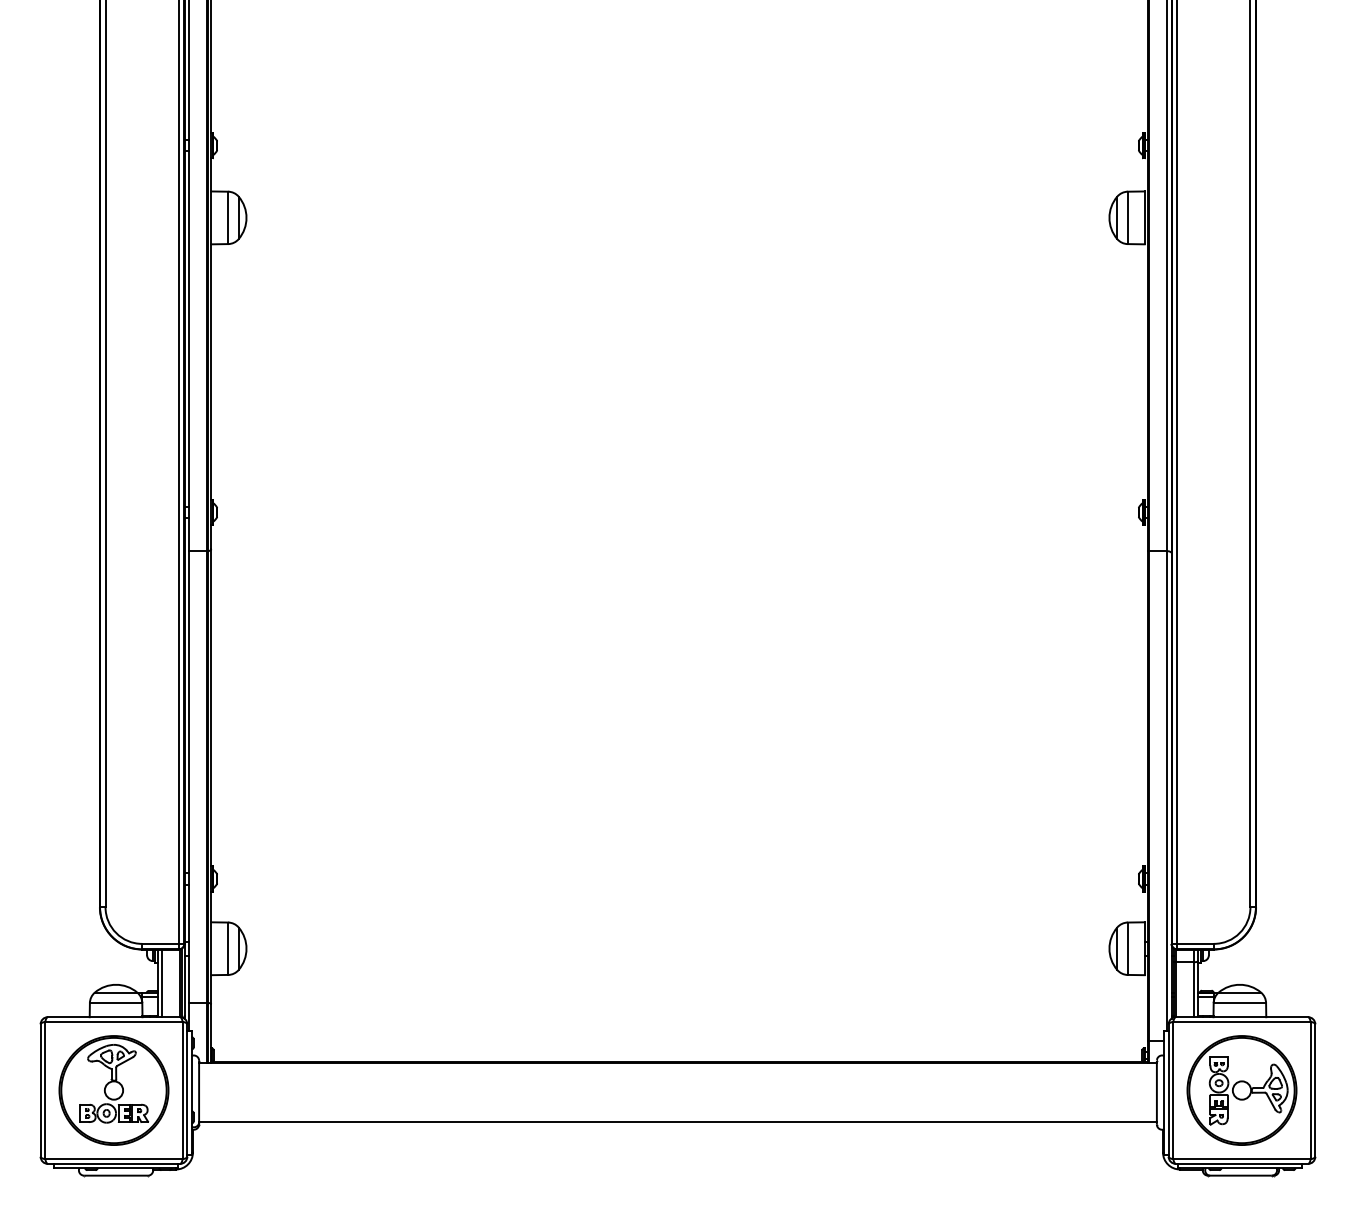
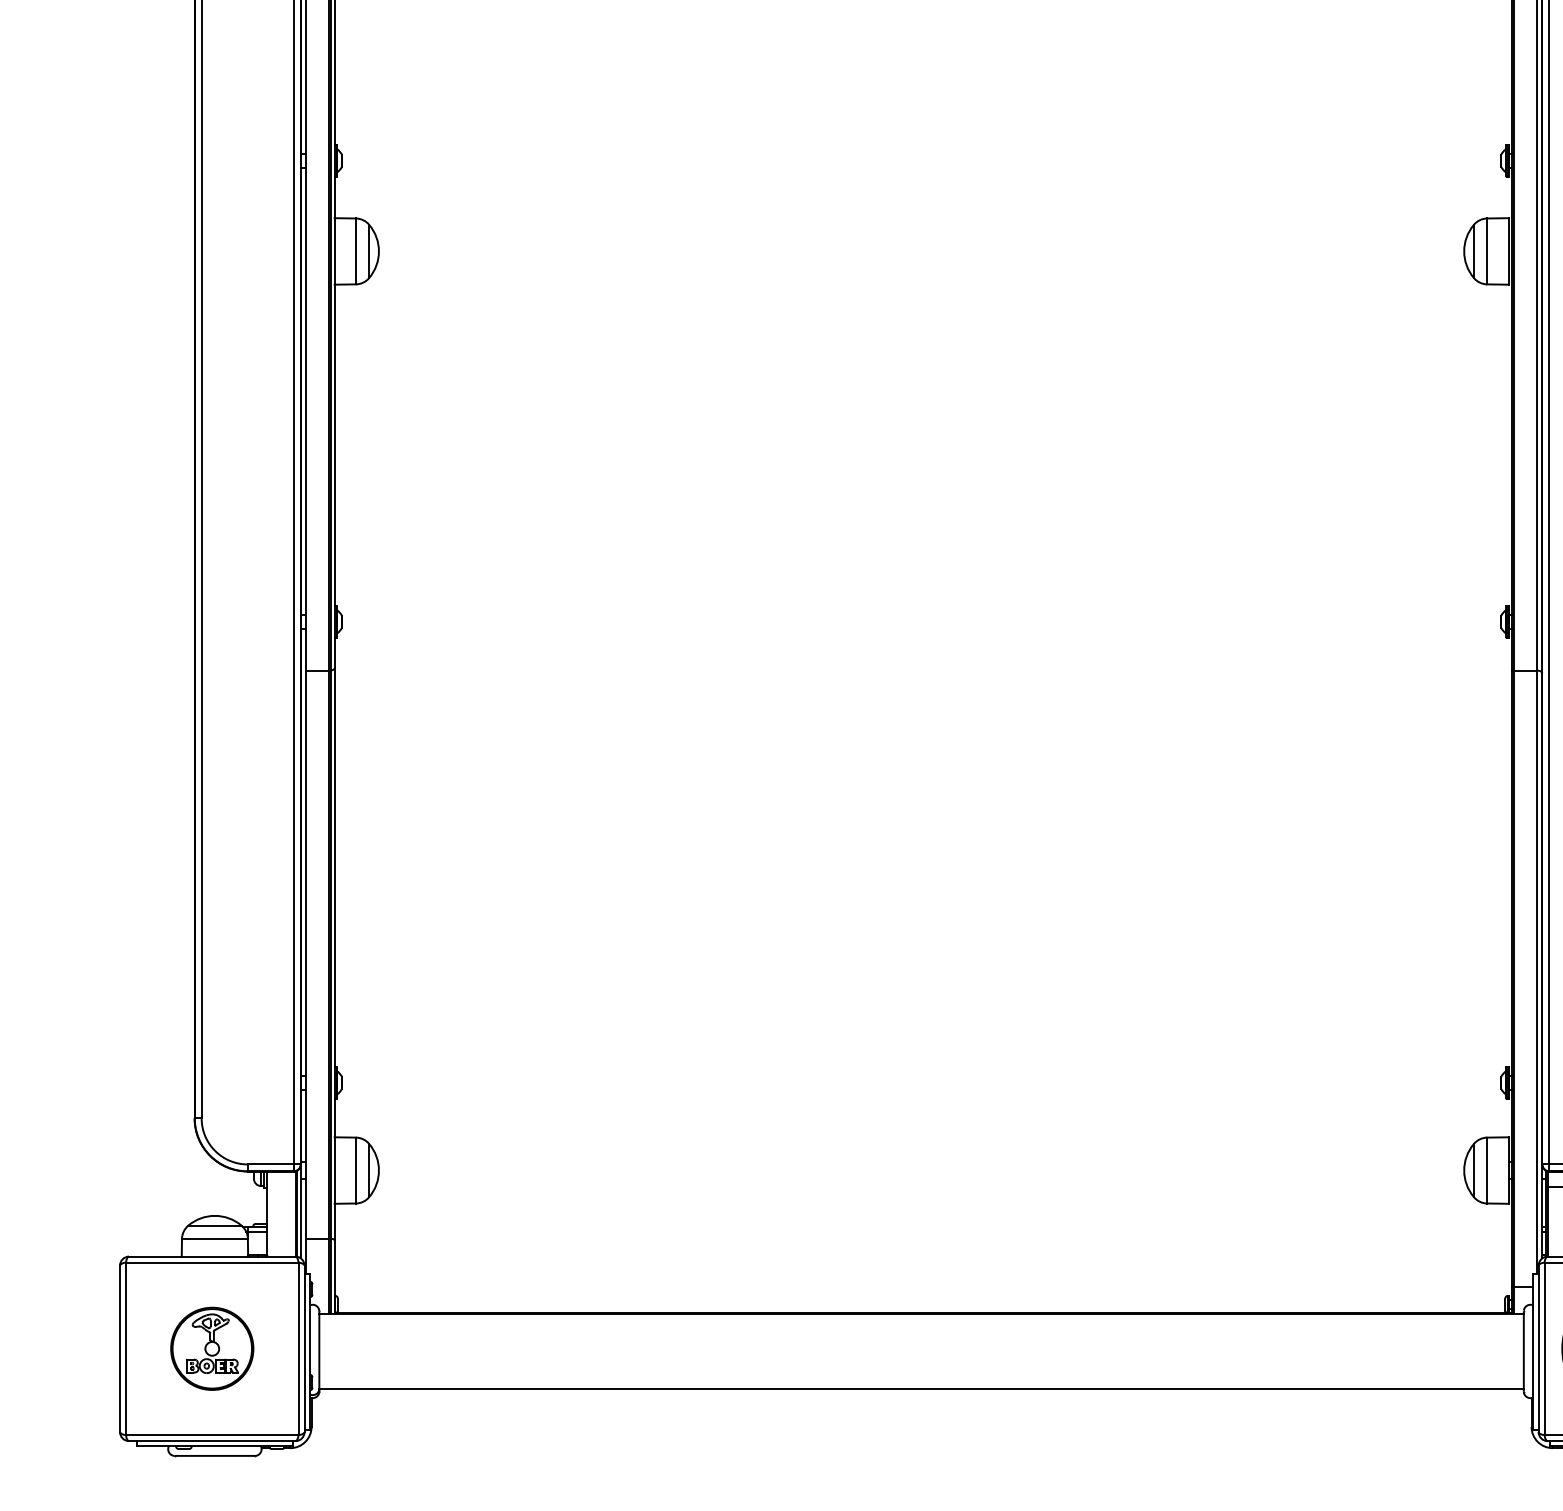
line: (161, 983) -> (272, 1214), removed
part: (113, 1090) -> (211, 1348), size x0.6

